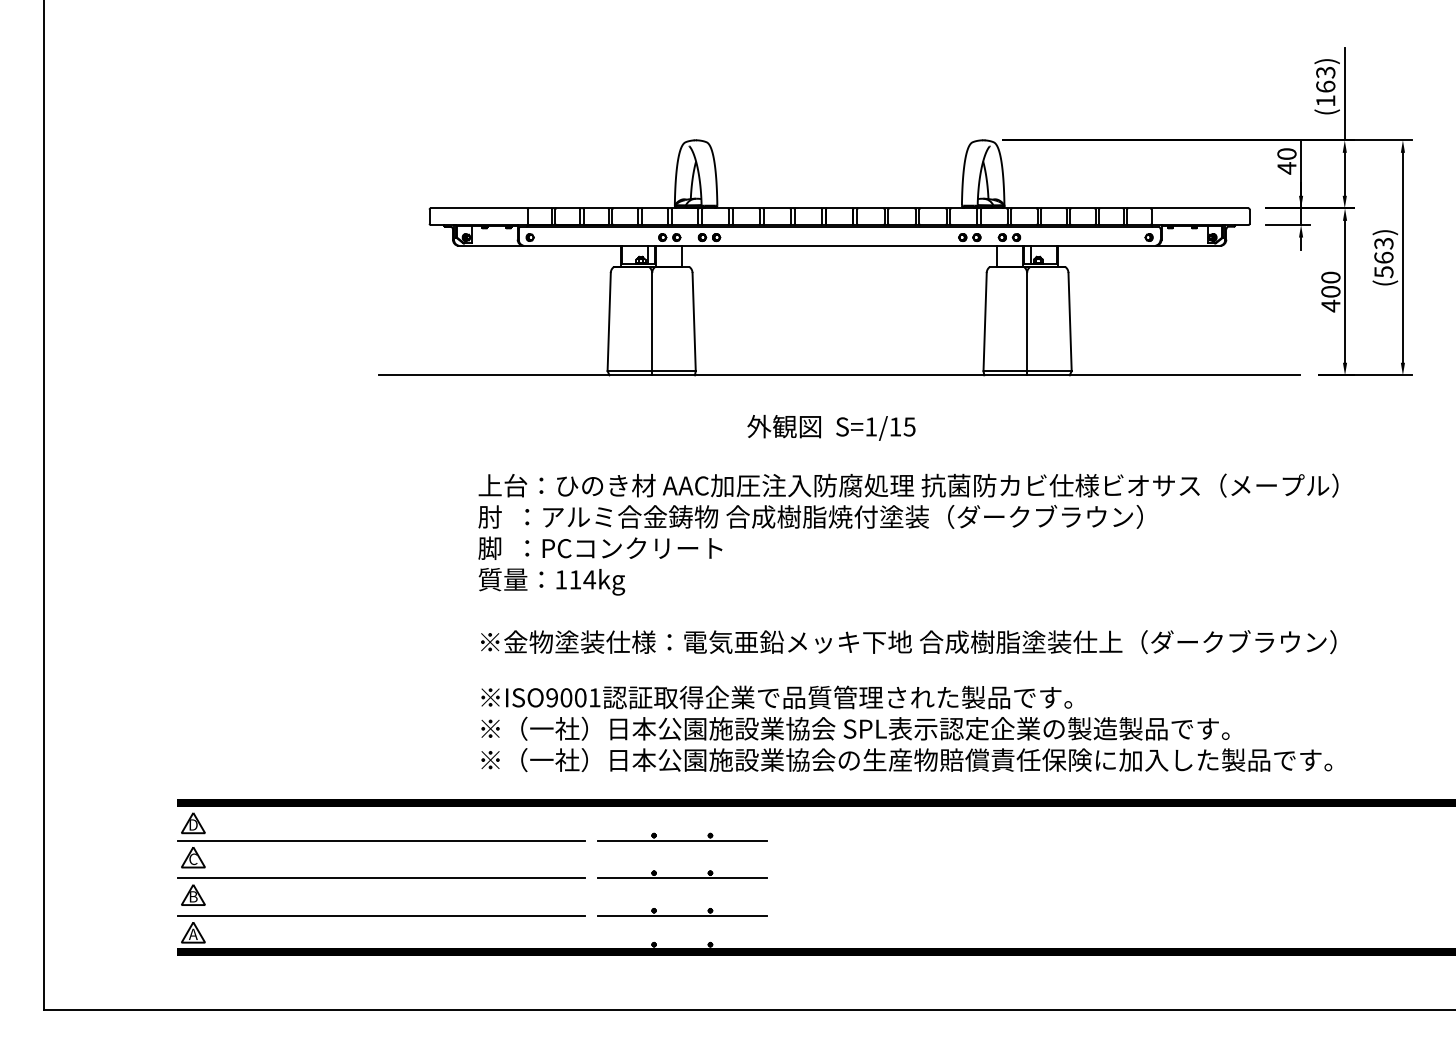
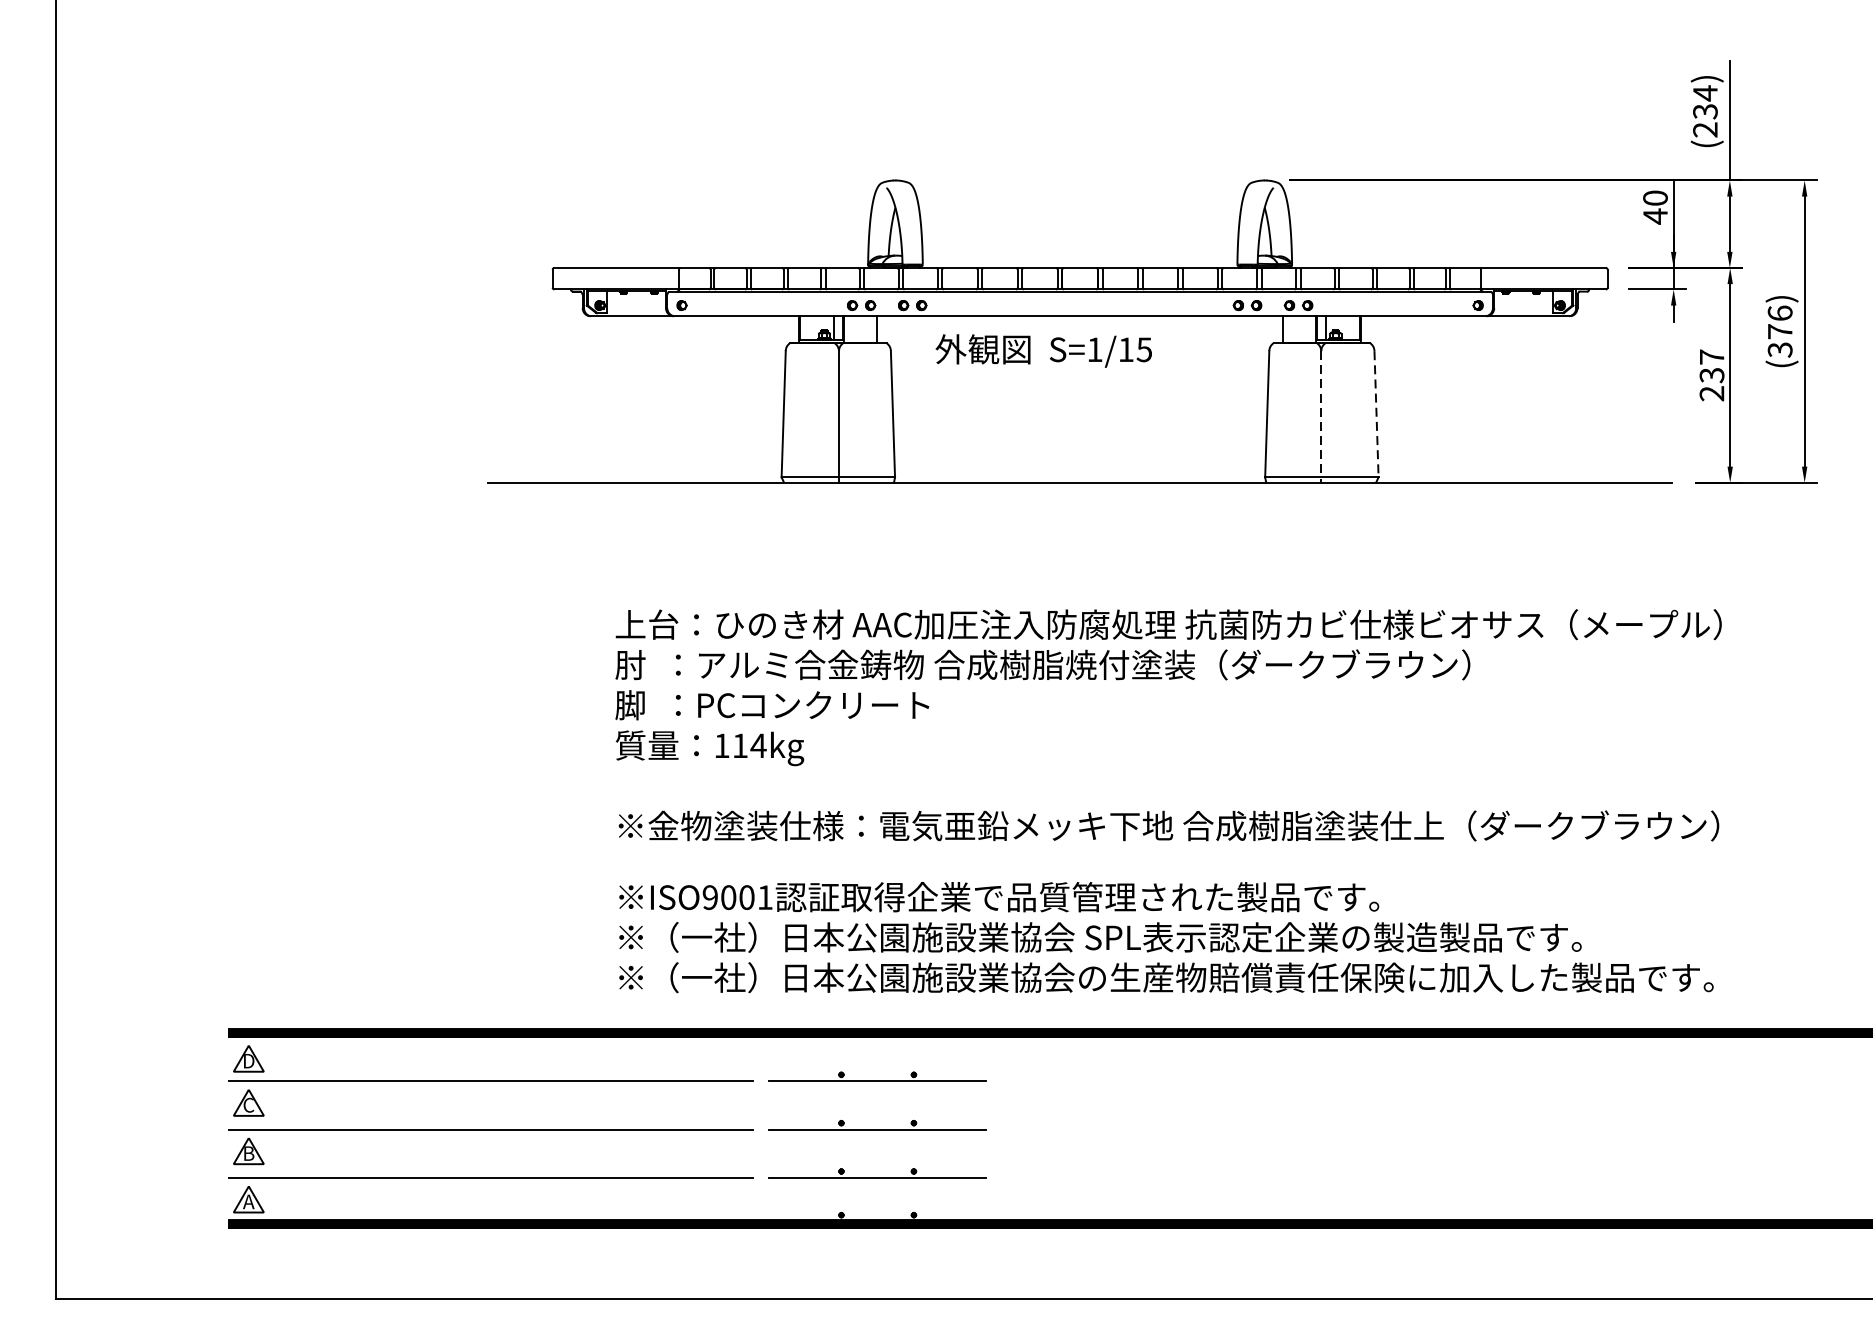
text: (1325, 86) -> (1705, 111), (163) -> (234)
text: (1383, 257) -> (1779, 331), (563) -> (376)
text: (1330, 291) -> (1711, 374), 400 -> 237
line: (1070, 322) -> (1377, 414), solid -> dashed
line: (1027, 324) -> (1321, 417), solid -> dashed
text: (831, 427) -> (1043, 350), moved

